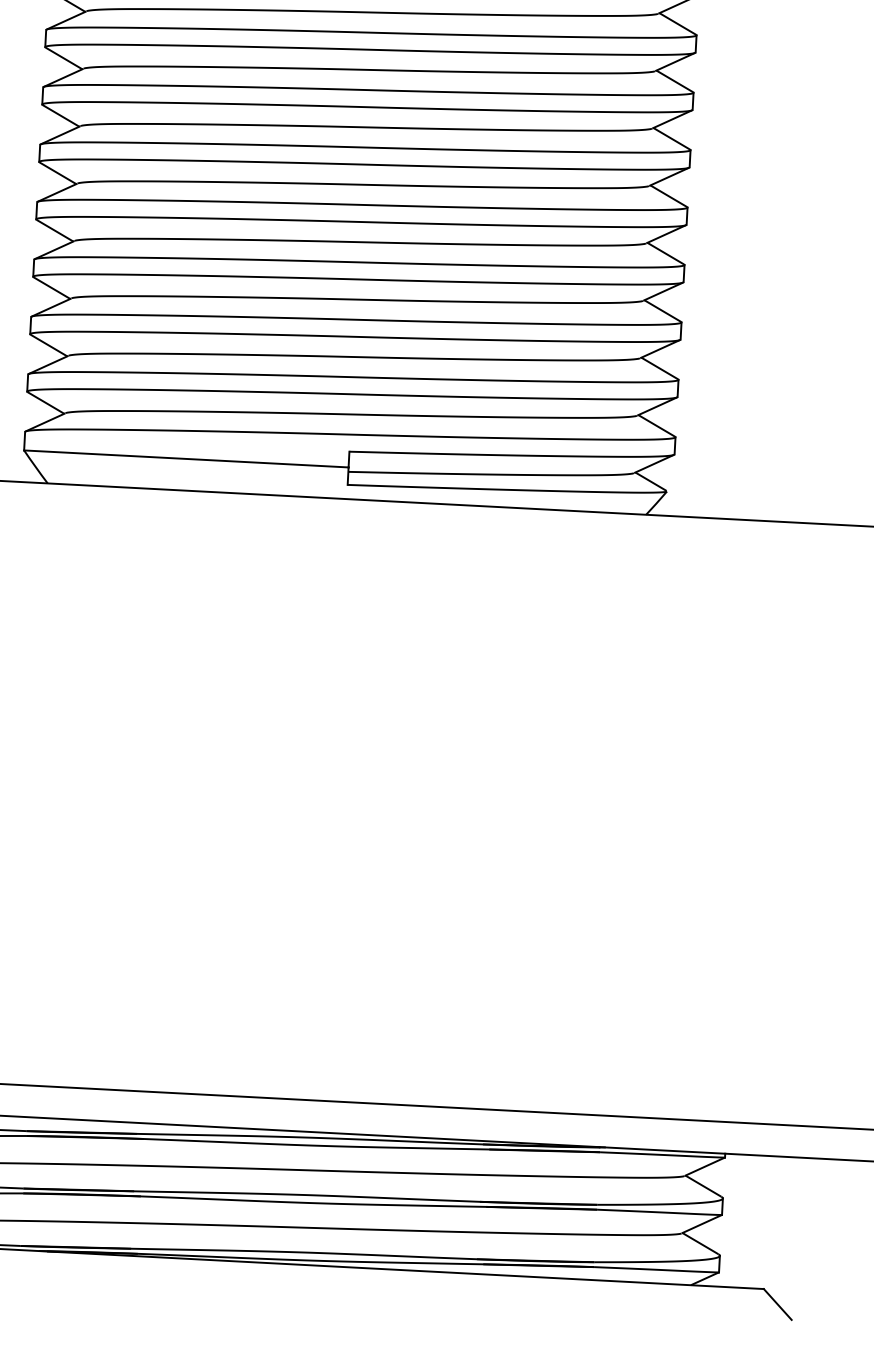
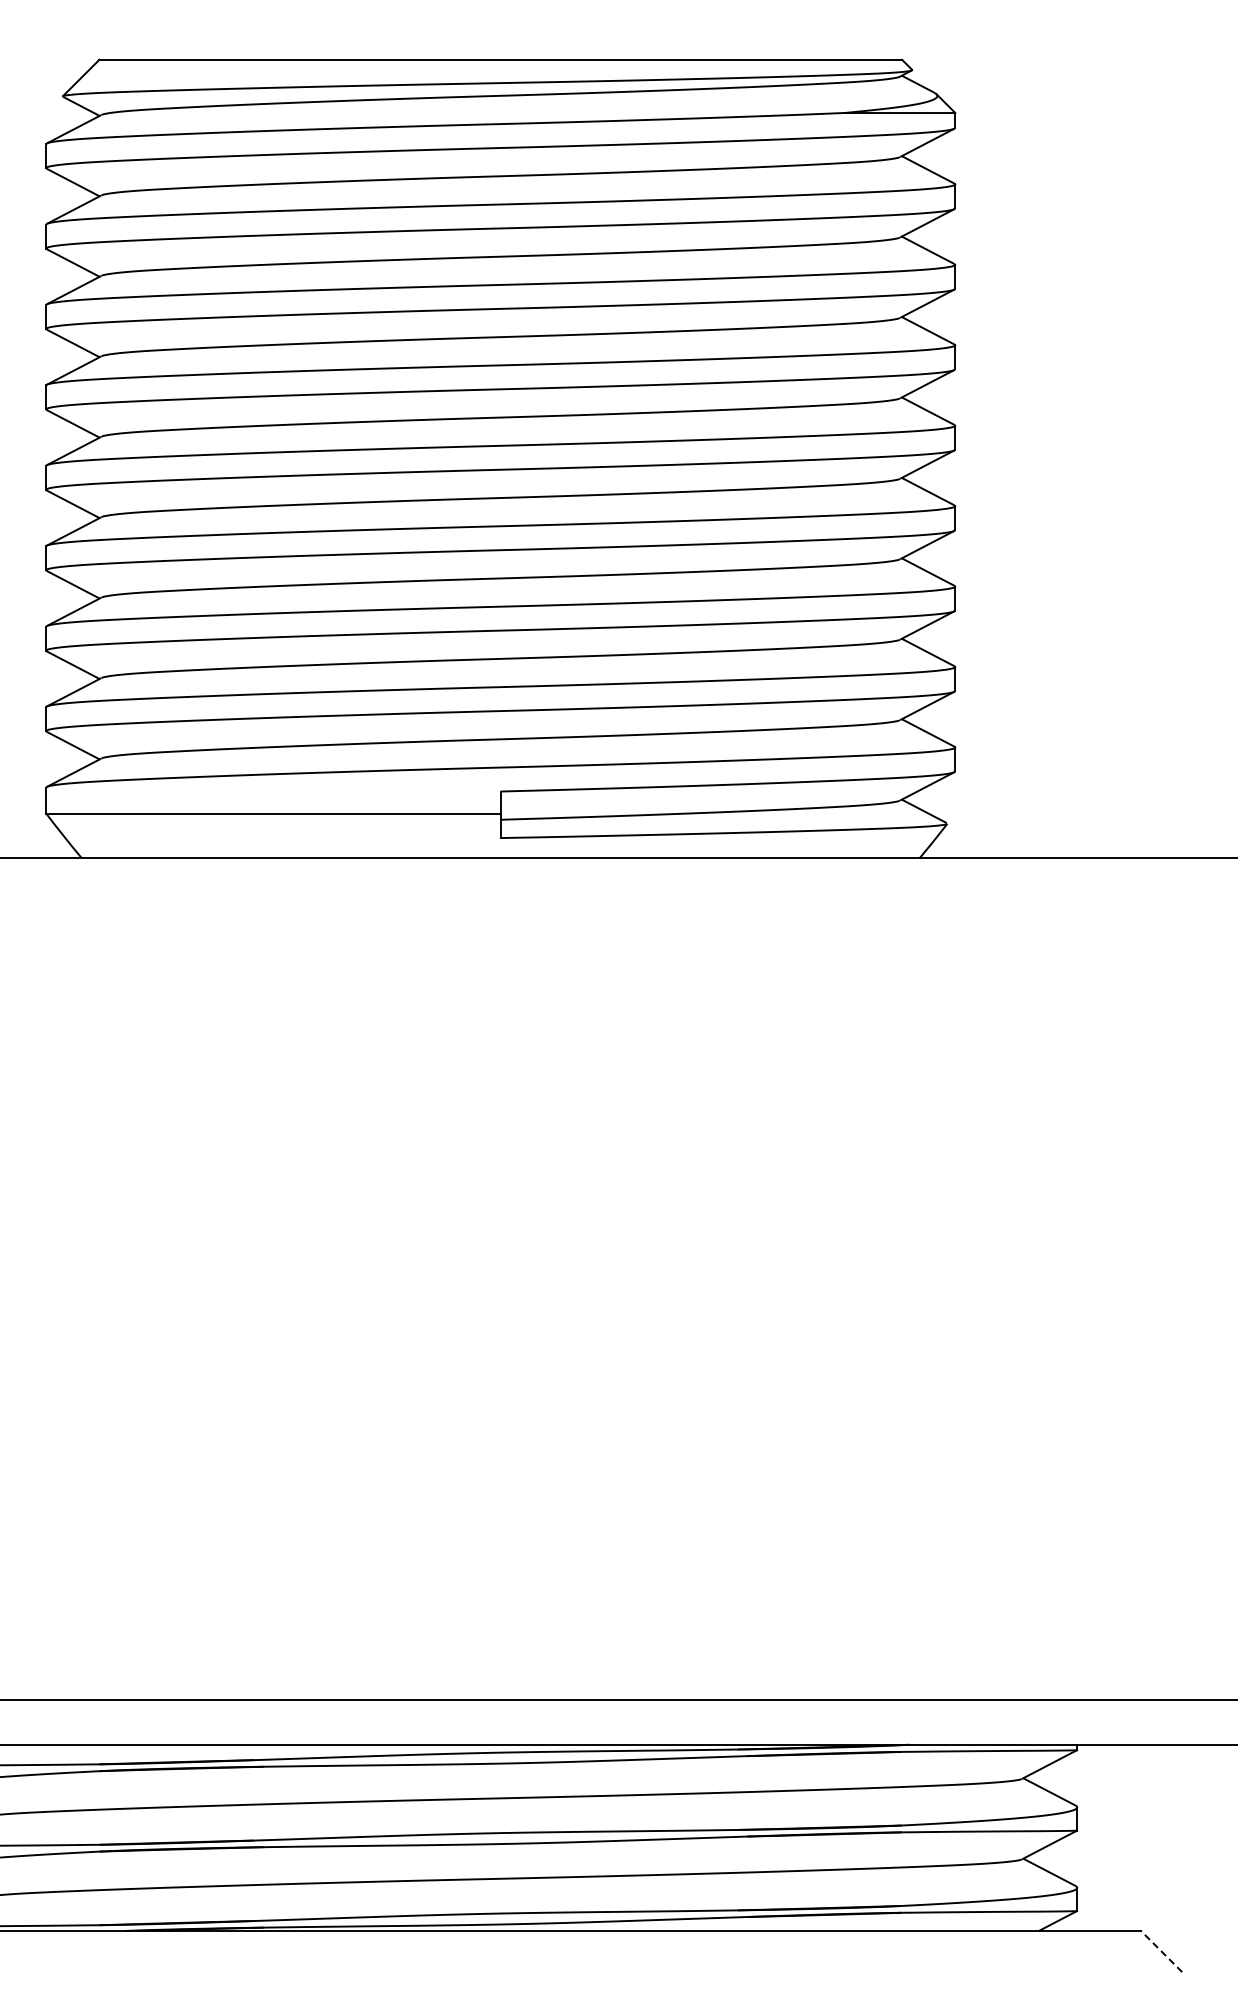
line: (777, 1304) -> (1161, 1951), solid -> dashed

